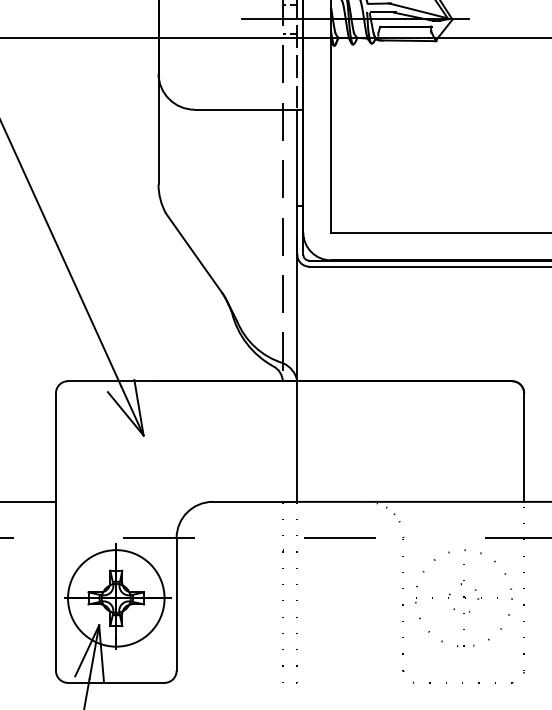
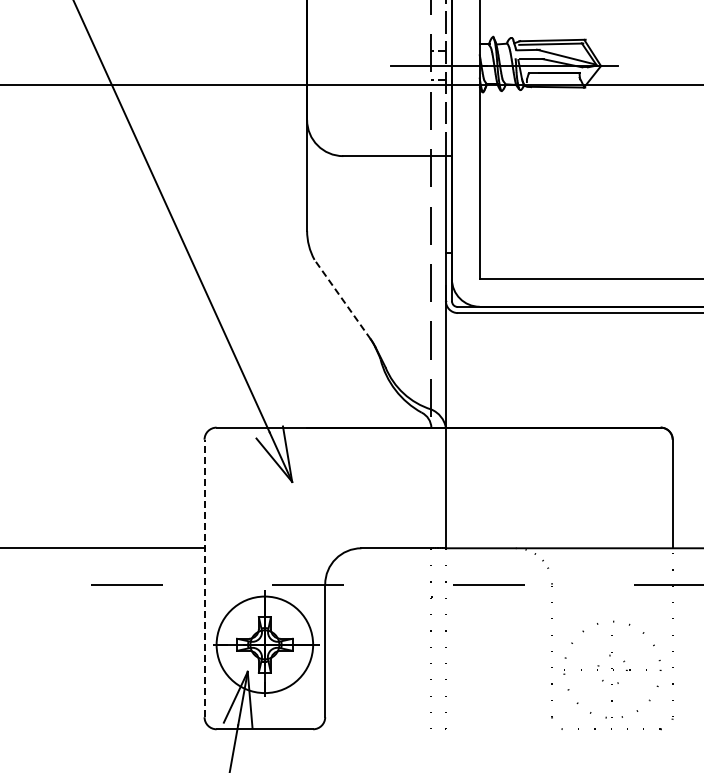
line: (193, 253) -> (342, 299), solid -> dashed
line: (55, 532) -> (204, 578), solid -> dashed
part: (463, 598) -> (612, 669), moved

